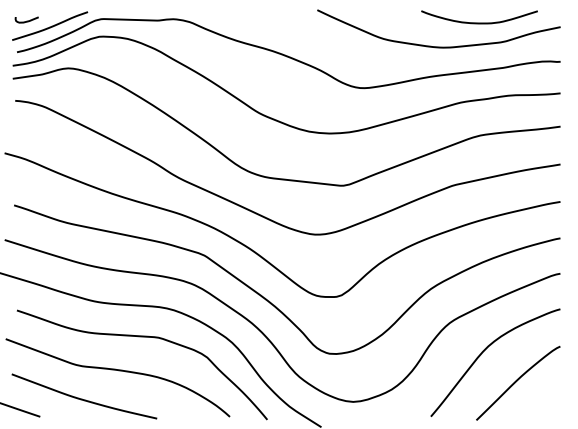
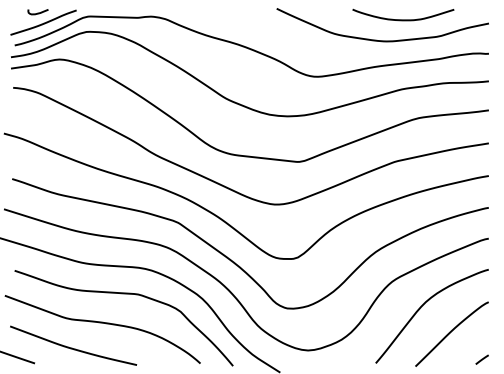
curve: (26, 20) -> (37, 12), moved
curve: (479, 22) -> (403, 19), moved
line: (552, 412) -> (481, 359), added

